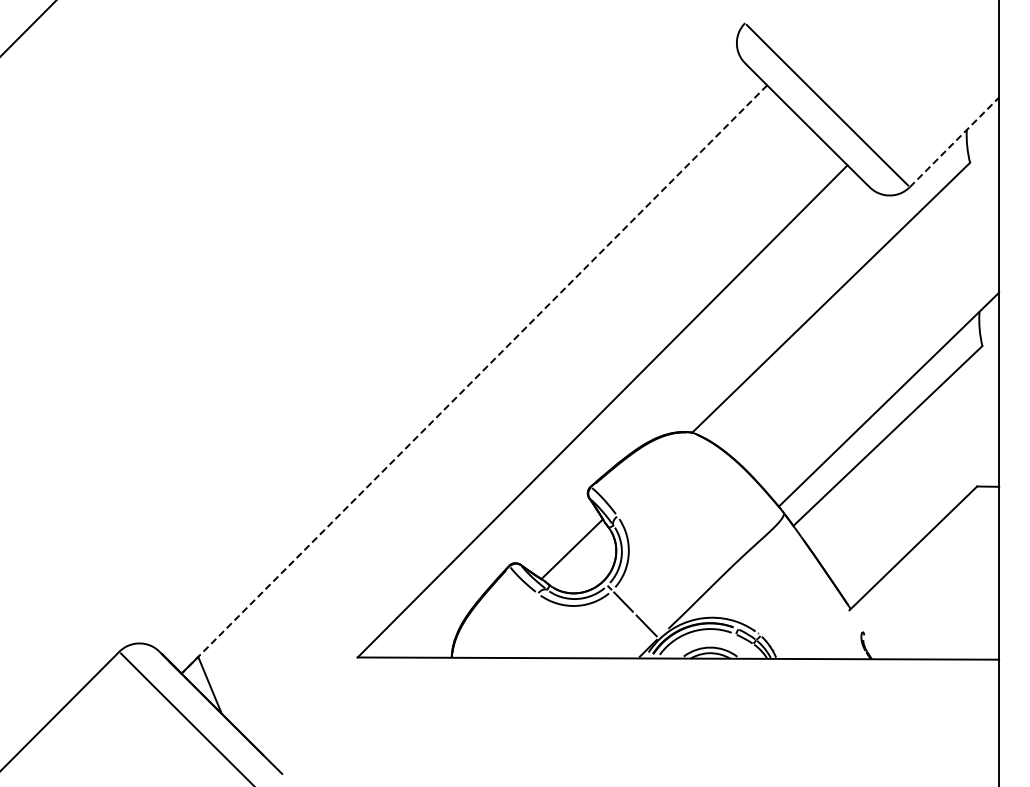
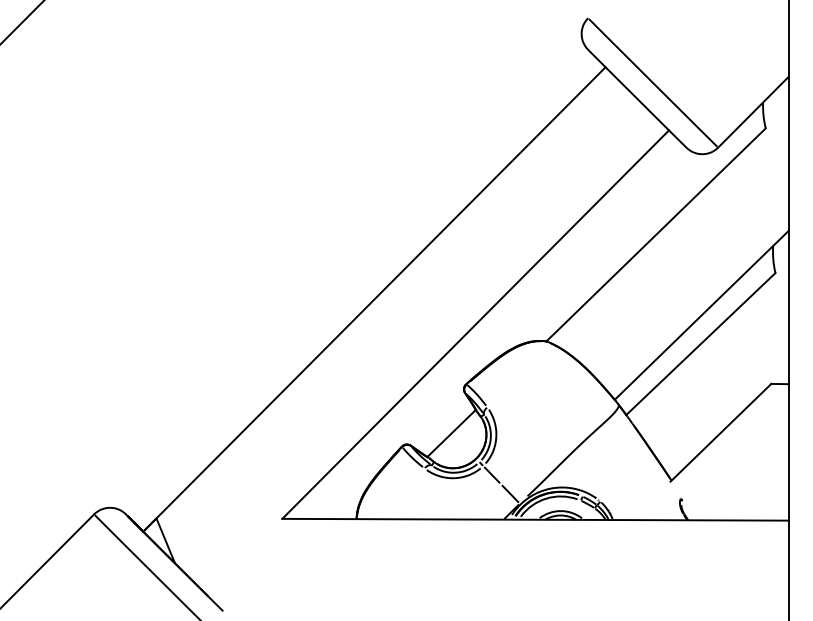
line: (954, 142) -> (753, 112), dashed -> solid
line: (474, 379) -> (374, 299), dashed -> solid

